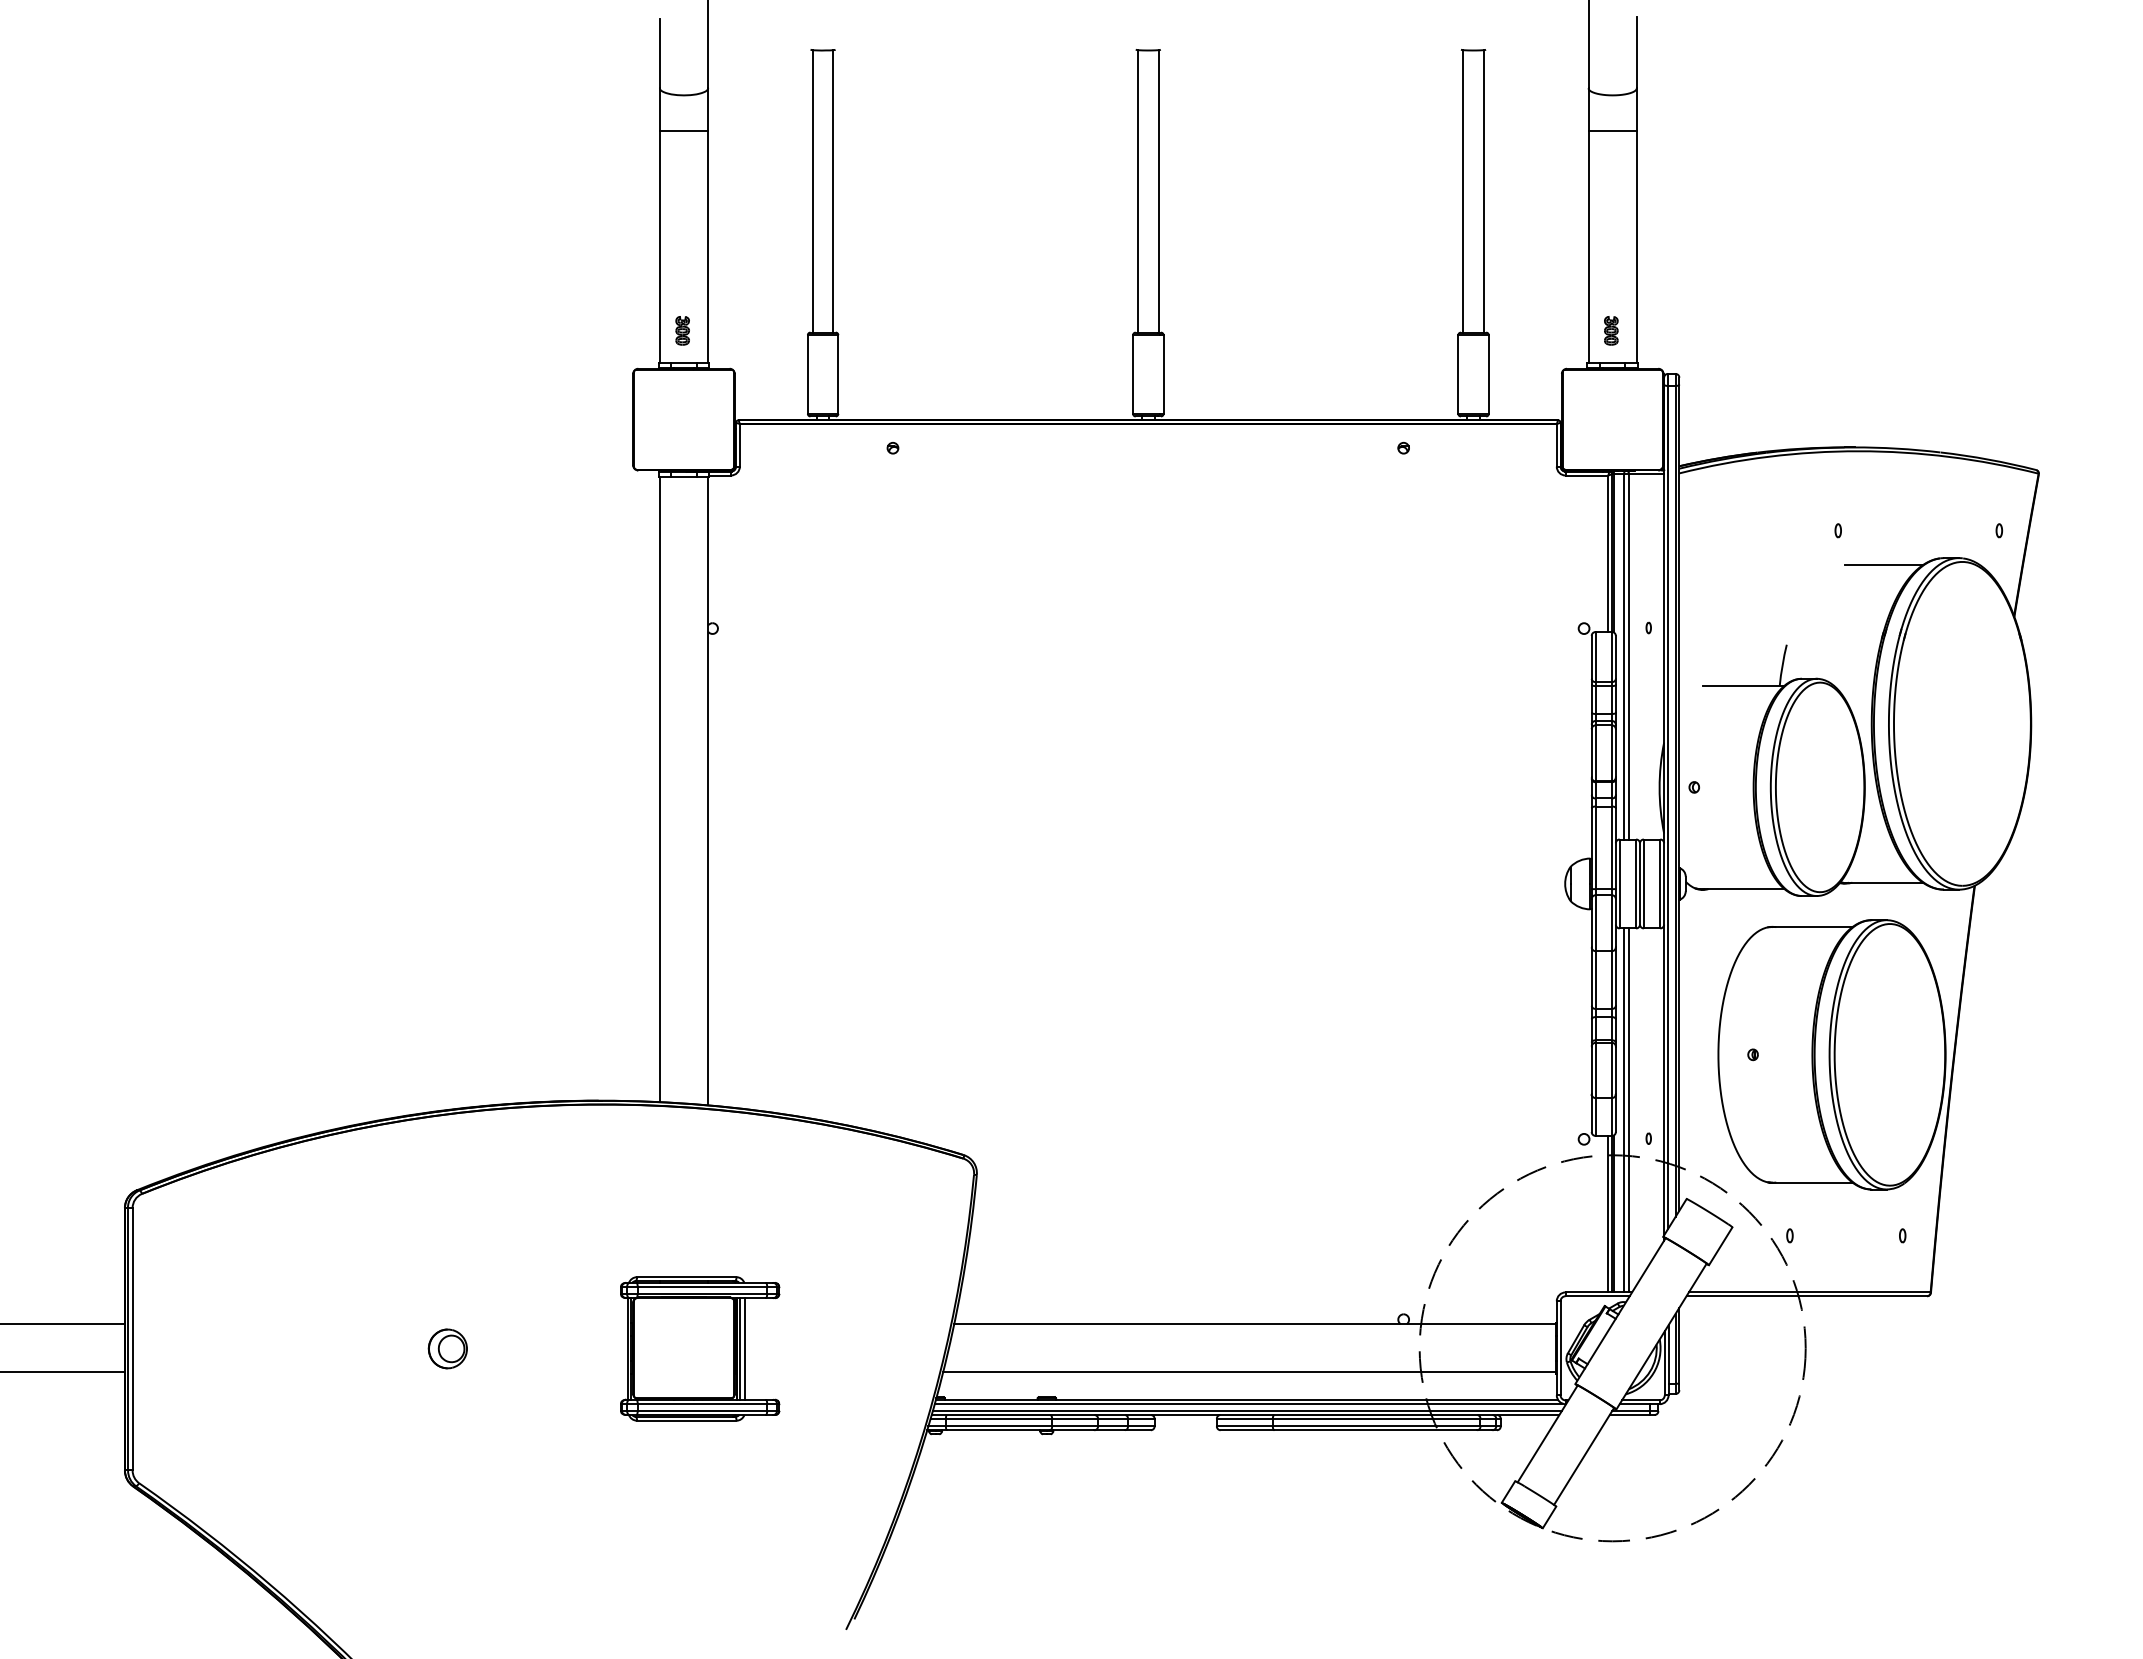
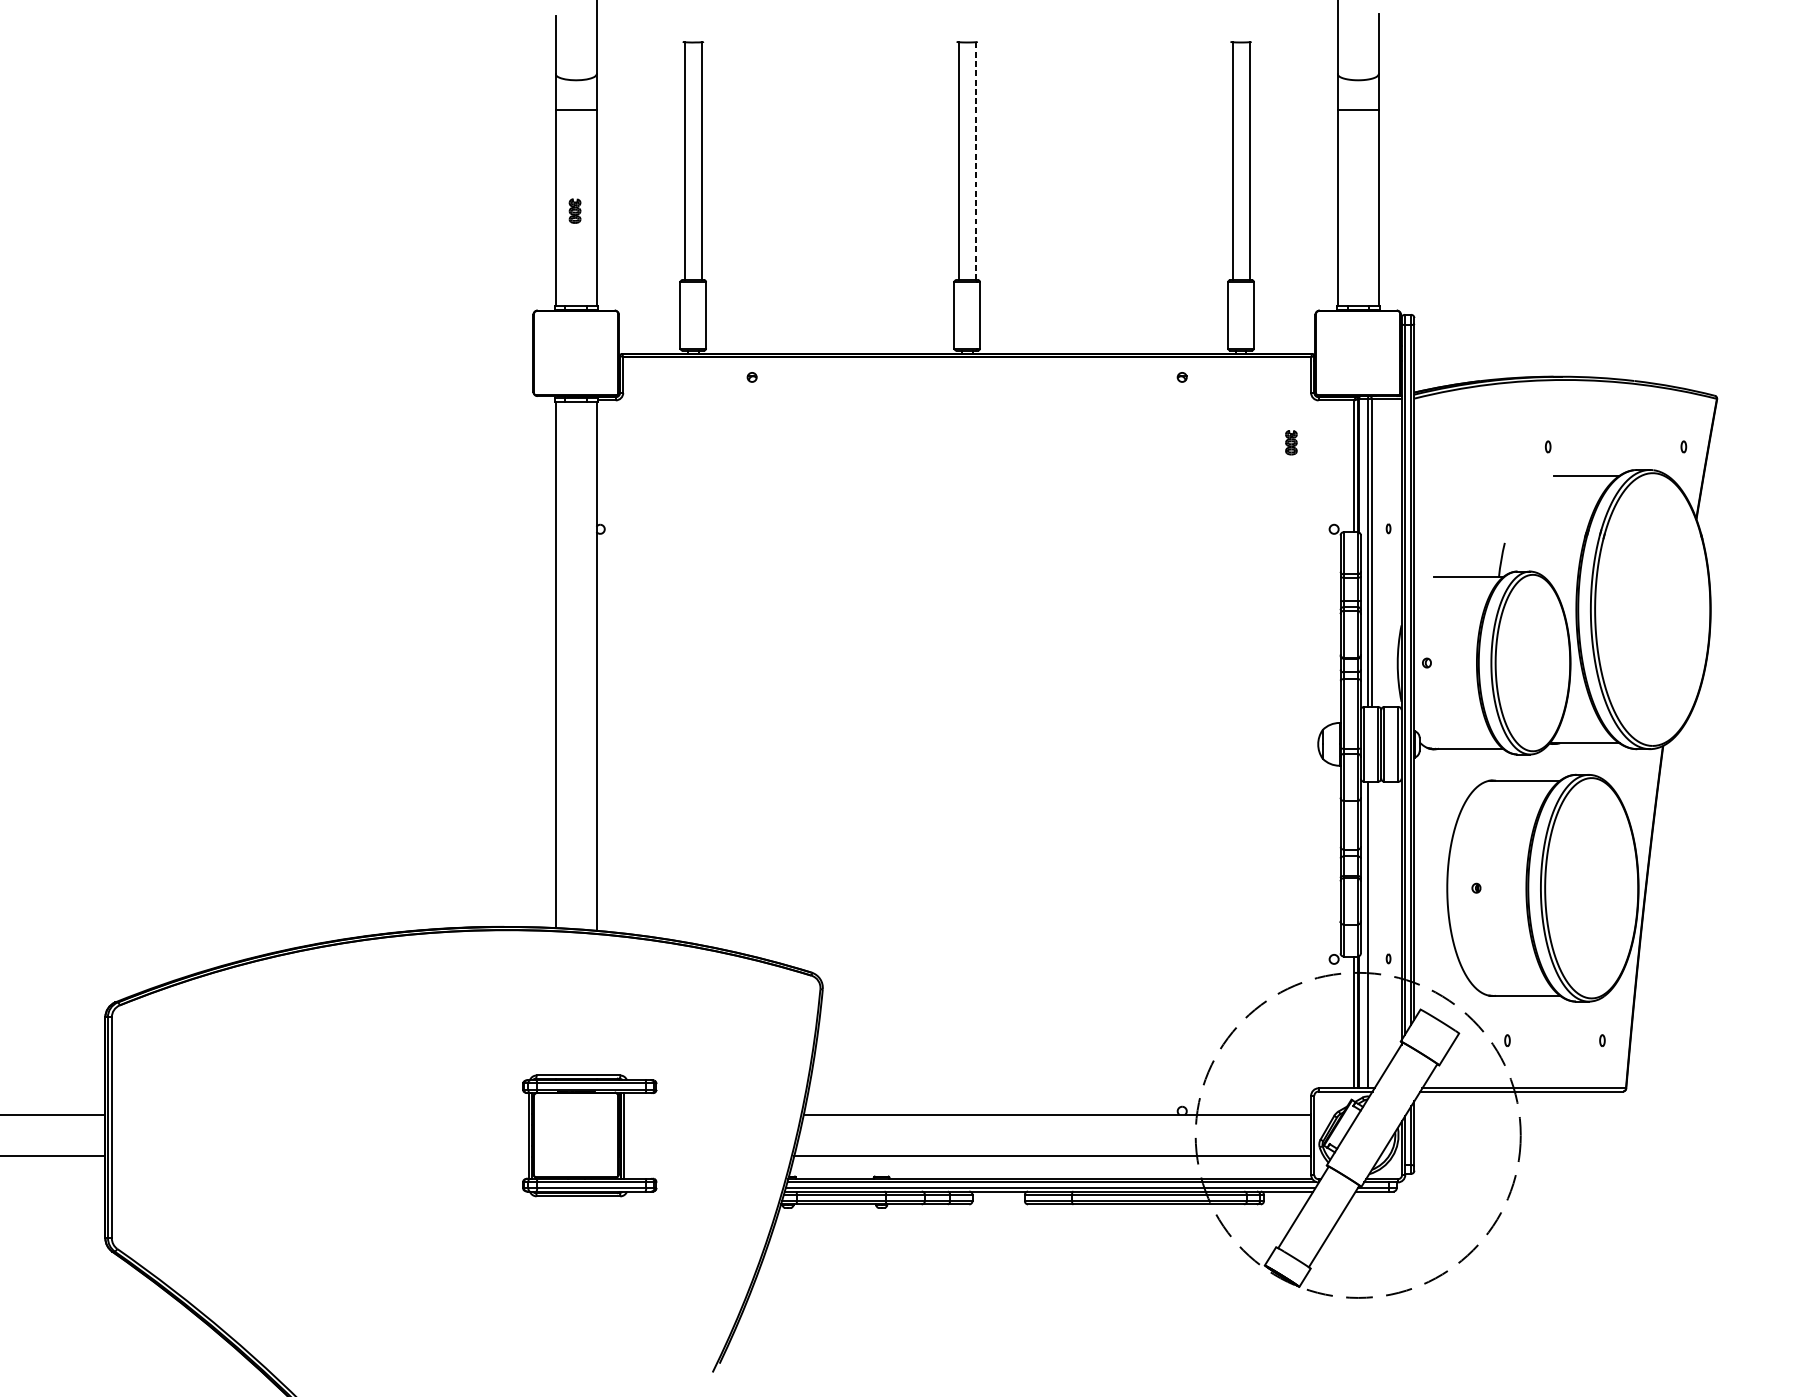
line: (1158, 190) -> (975, 160), solid -> dashed
part: (682, 330) -> (574, 210), moved
part: (1611, 330) -> (1291, 442), moved
line: (1629, 1110) -> (1372, 935), removed
part: (447, 1348) -> (377, 1135), removed
line: (744, 1348) -> (627, 1135), removed

